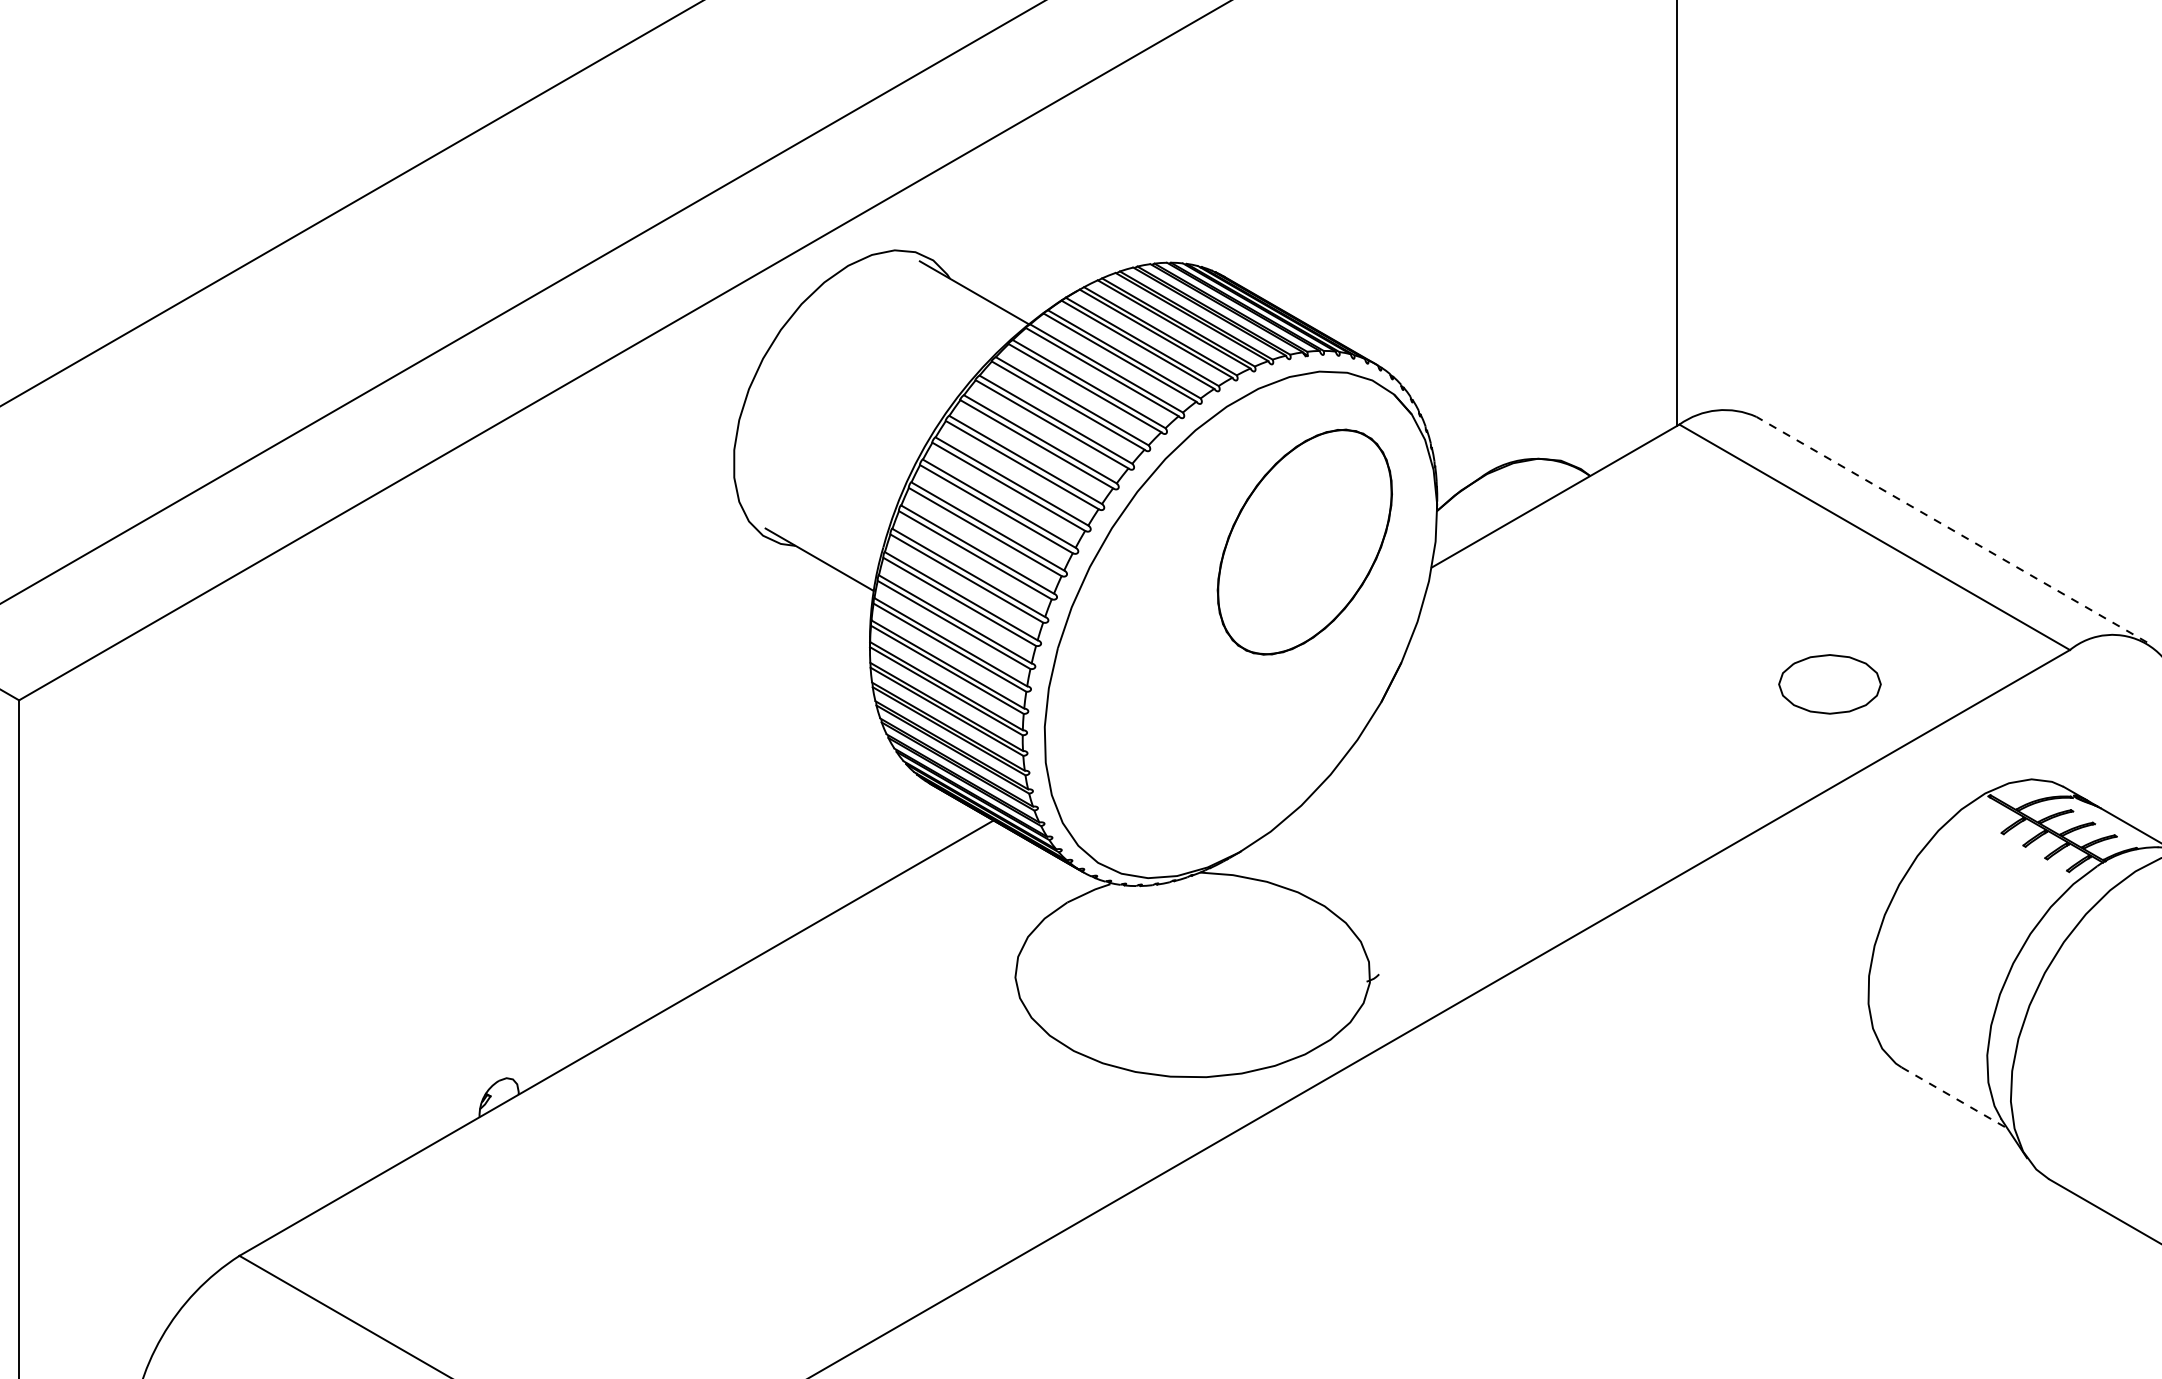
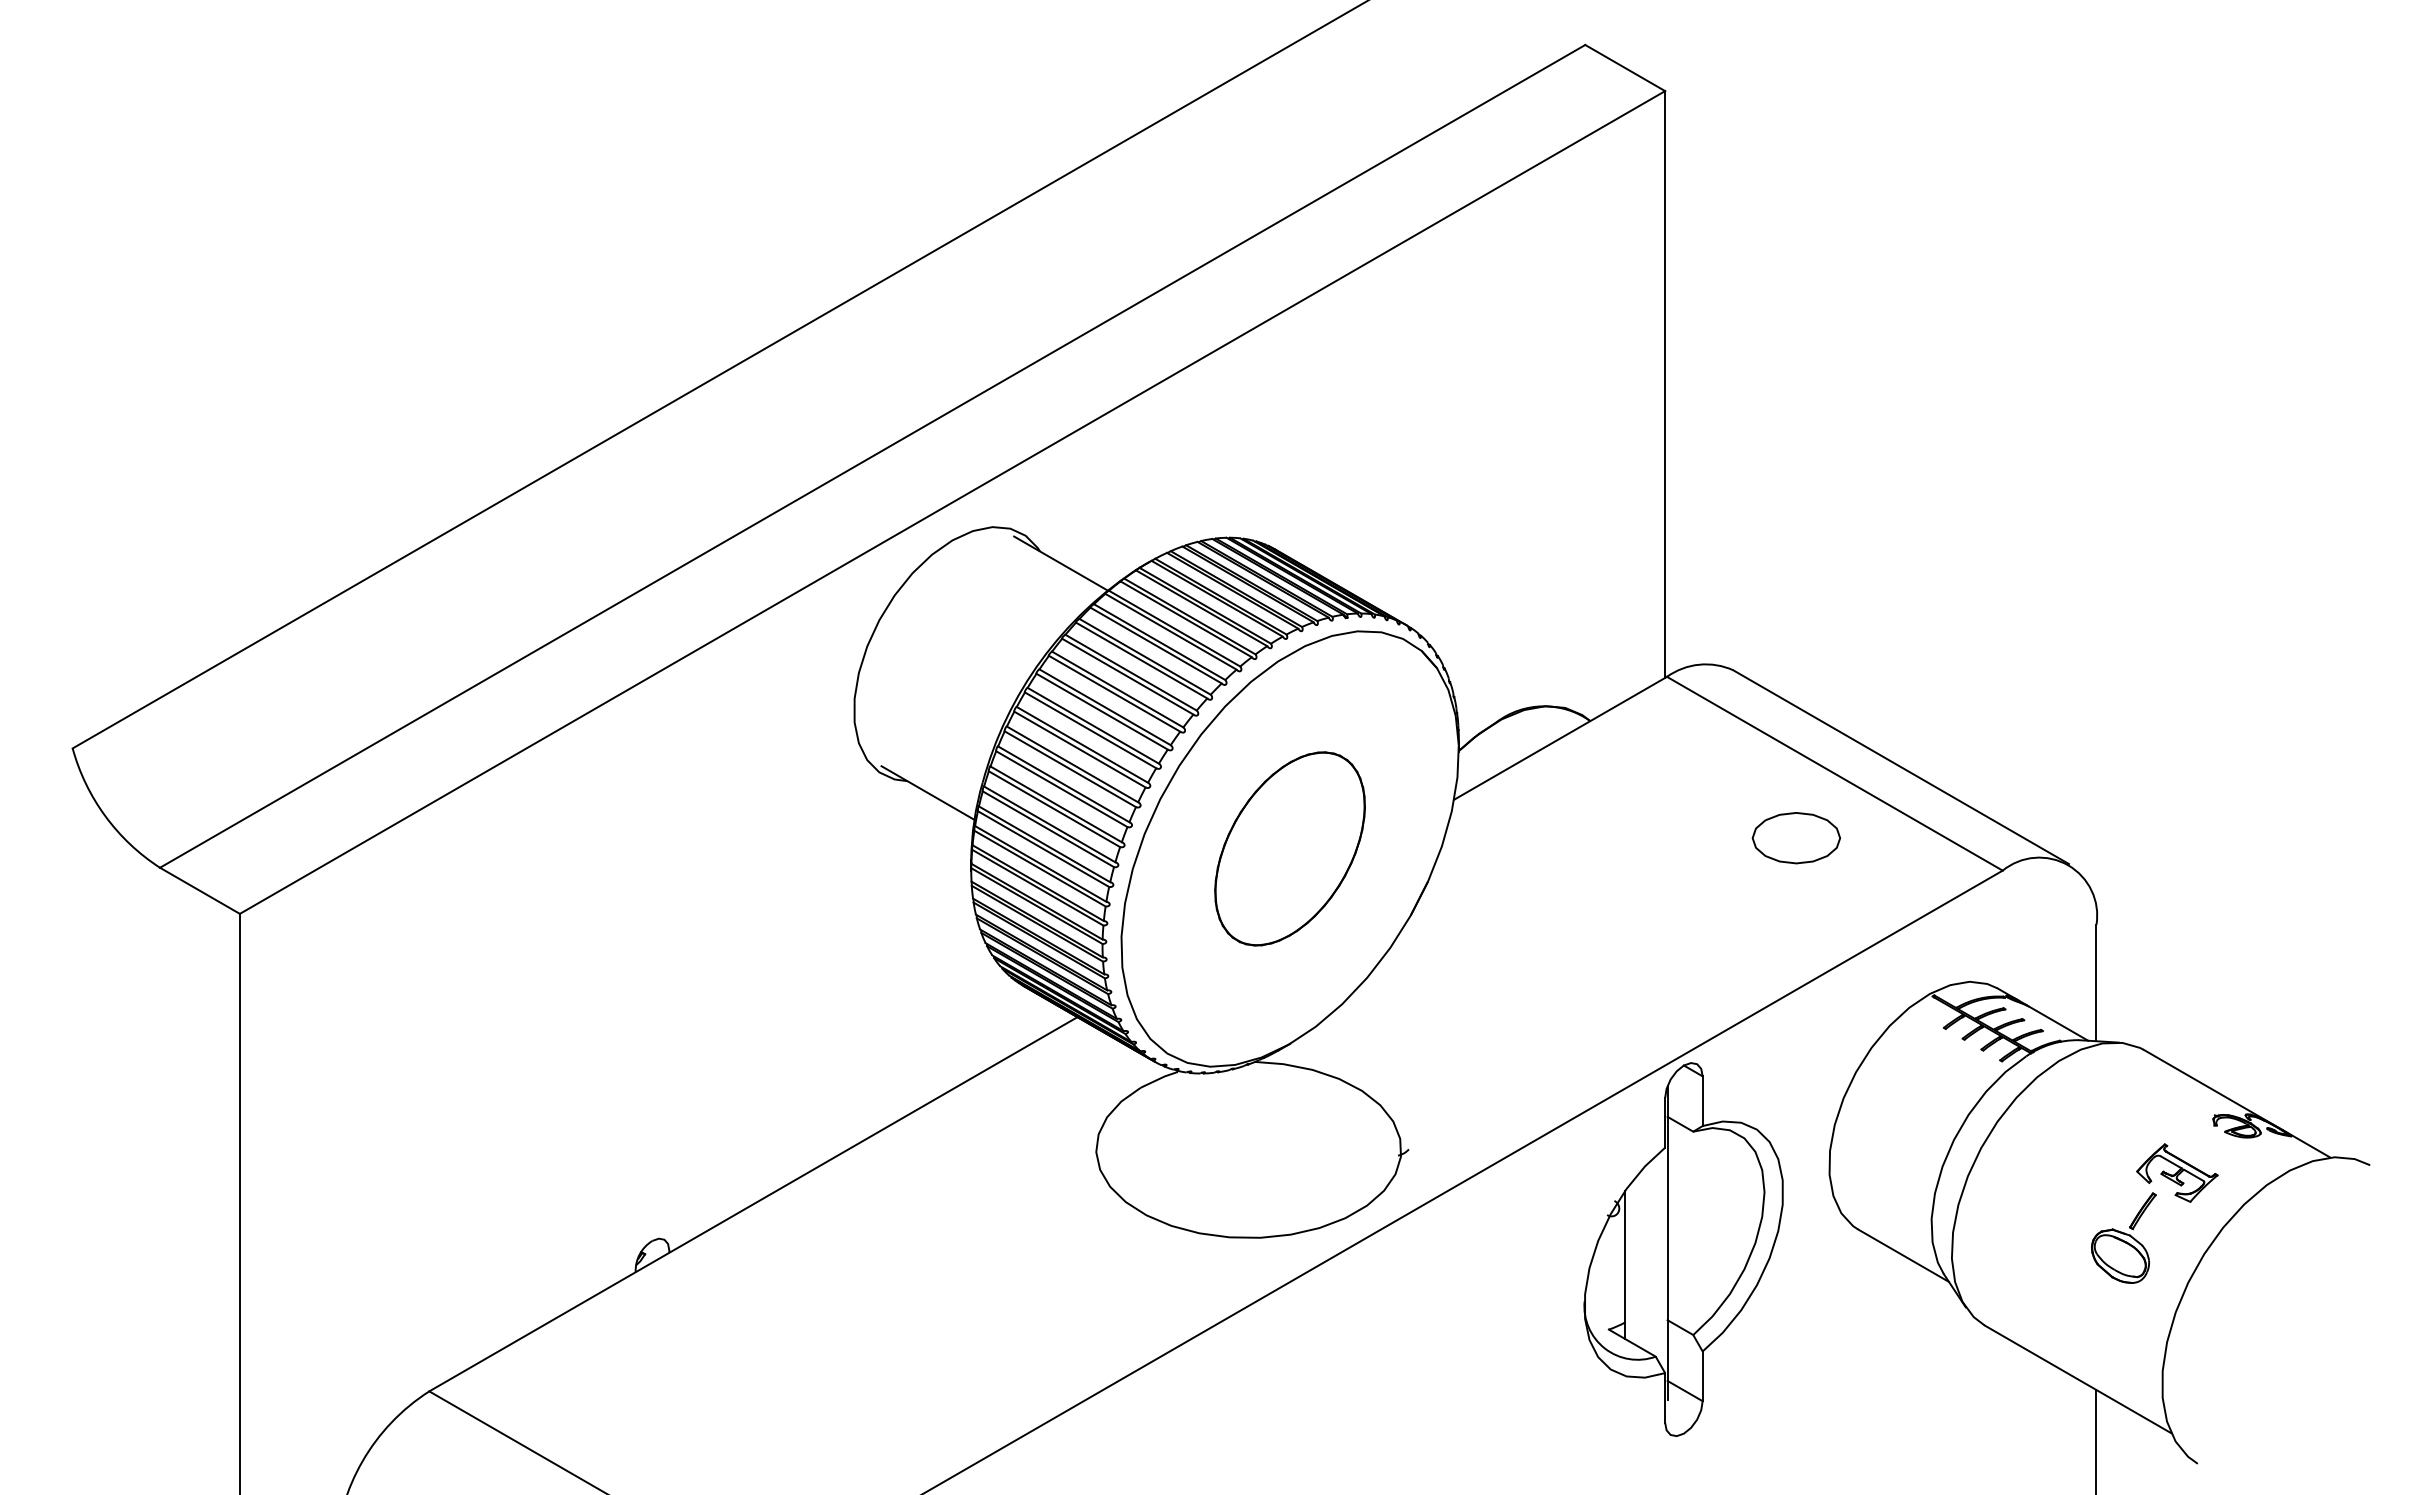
line: (1952, 530) -> (1901, 767), dashed -> solid
part: (1304, 541) -> (1289, 848), moved
part: (1828, 684) -> (1795, 838), moved
part: (1698, 1090) -> (1683, 1249), added
line: (1954, 1097) -> (1903, 1255), dashed -> solid

